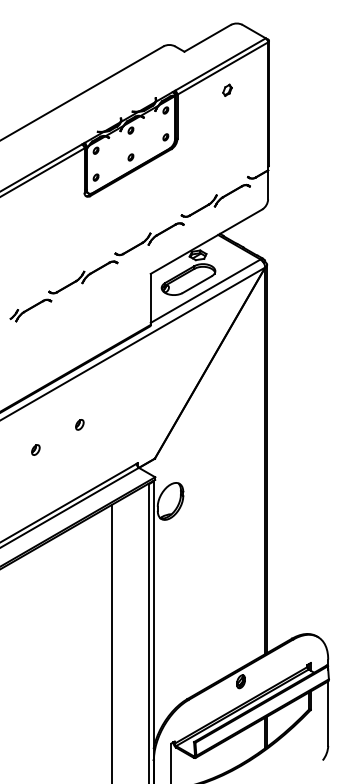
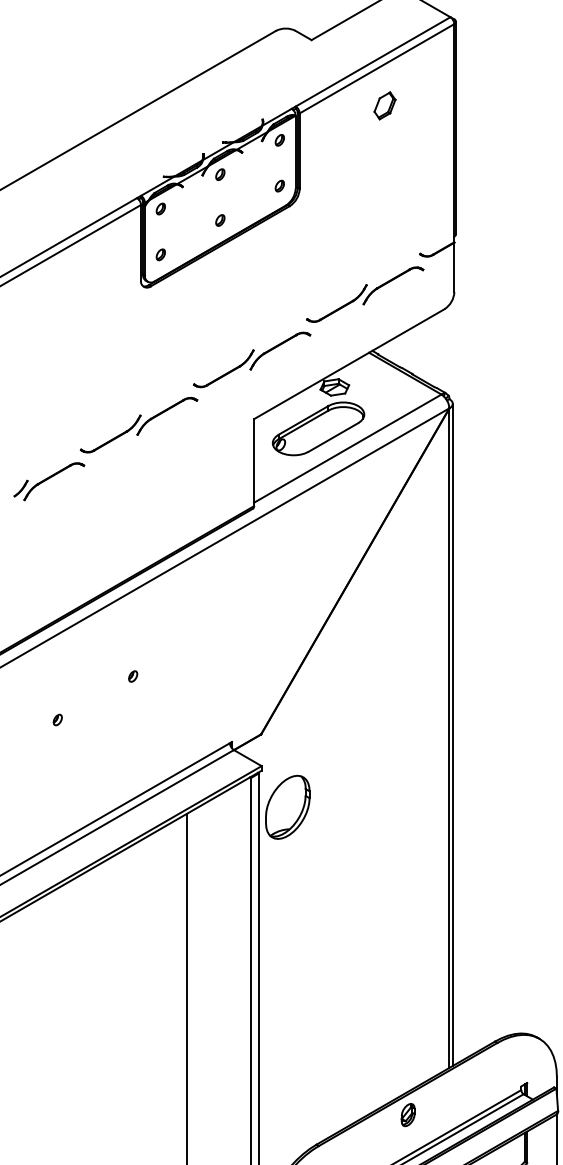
part: (227, 90) -> (385, 106), size x1.43
part: (79, 424) -> (132, 676), size x0.62
part: (35, 450) -> (57, 720), size x0.62

